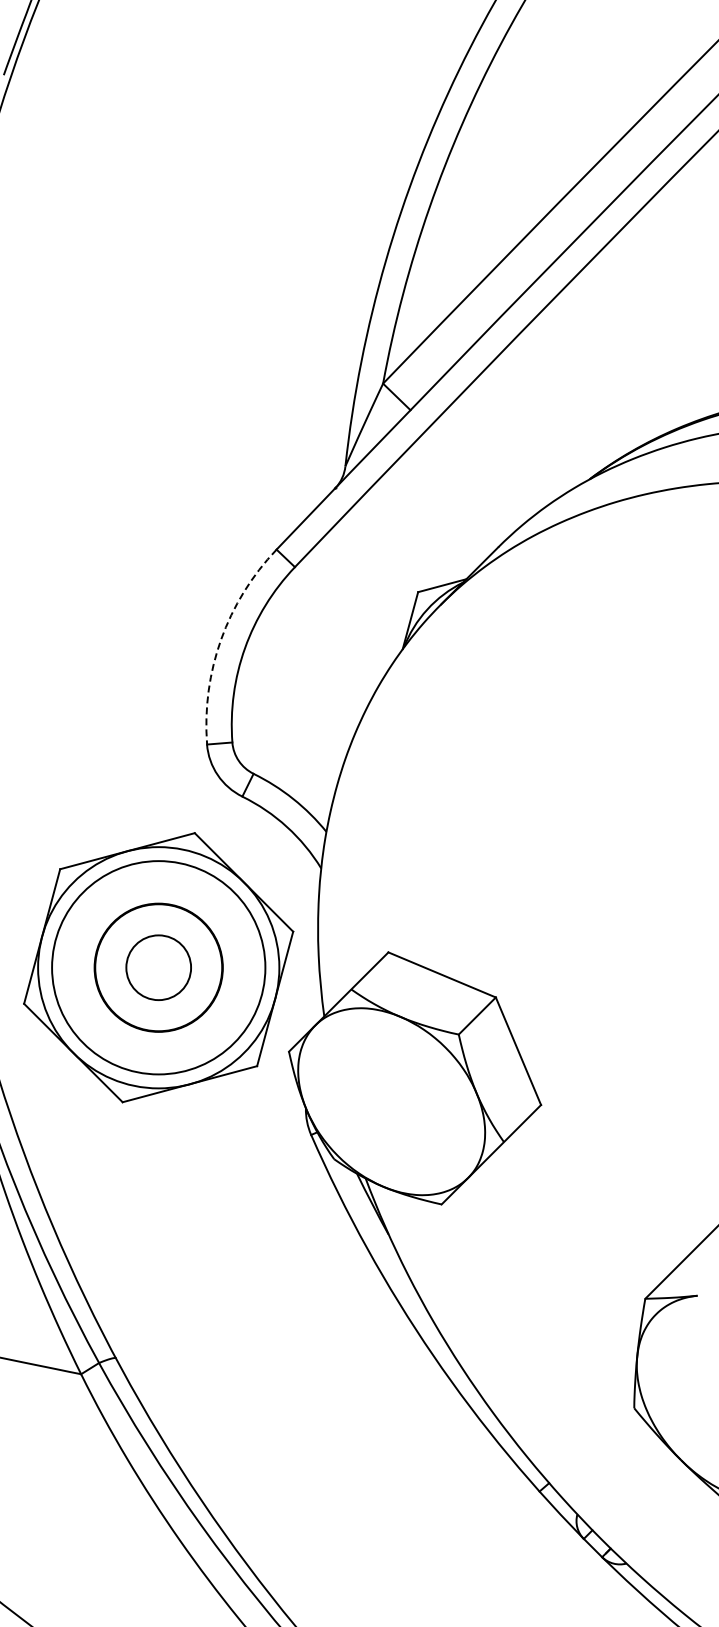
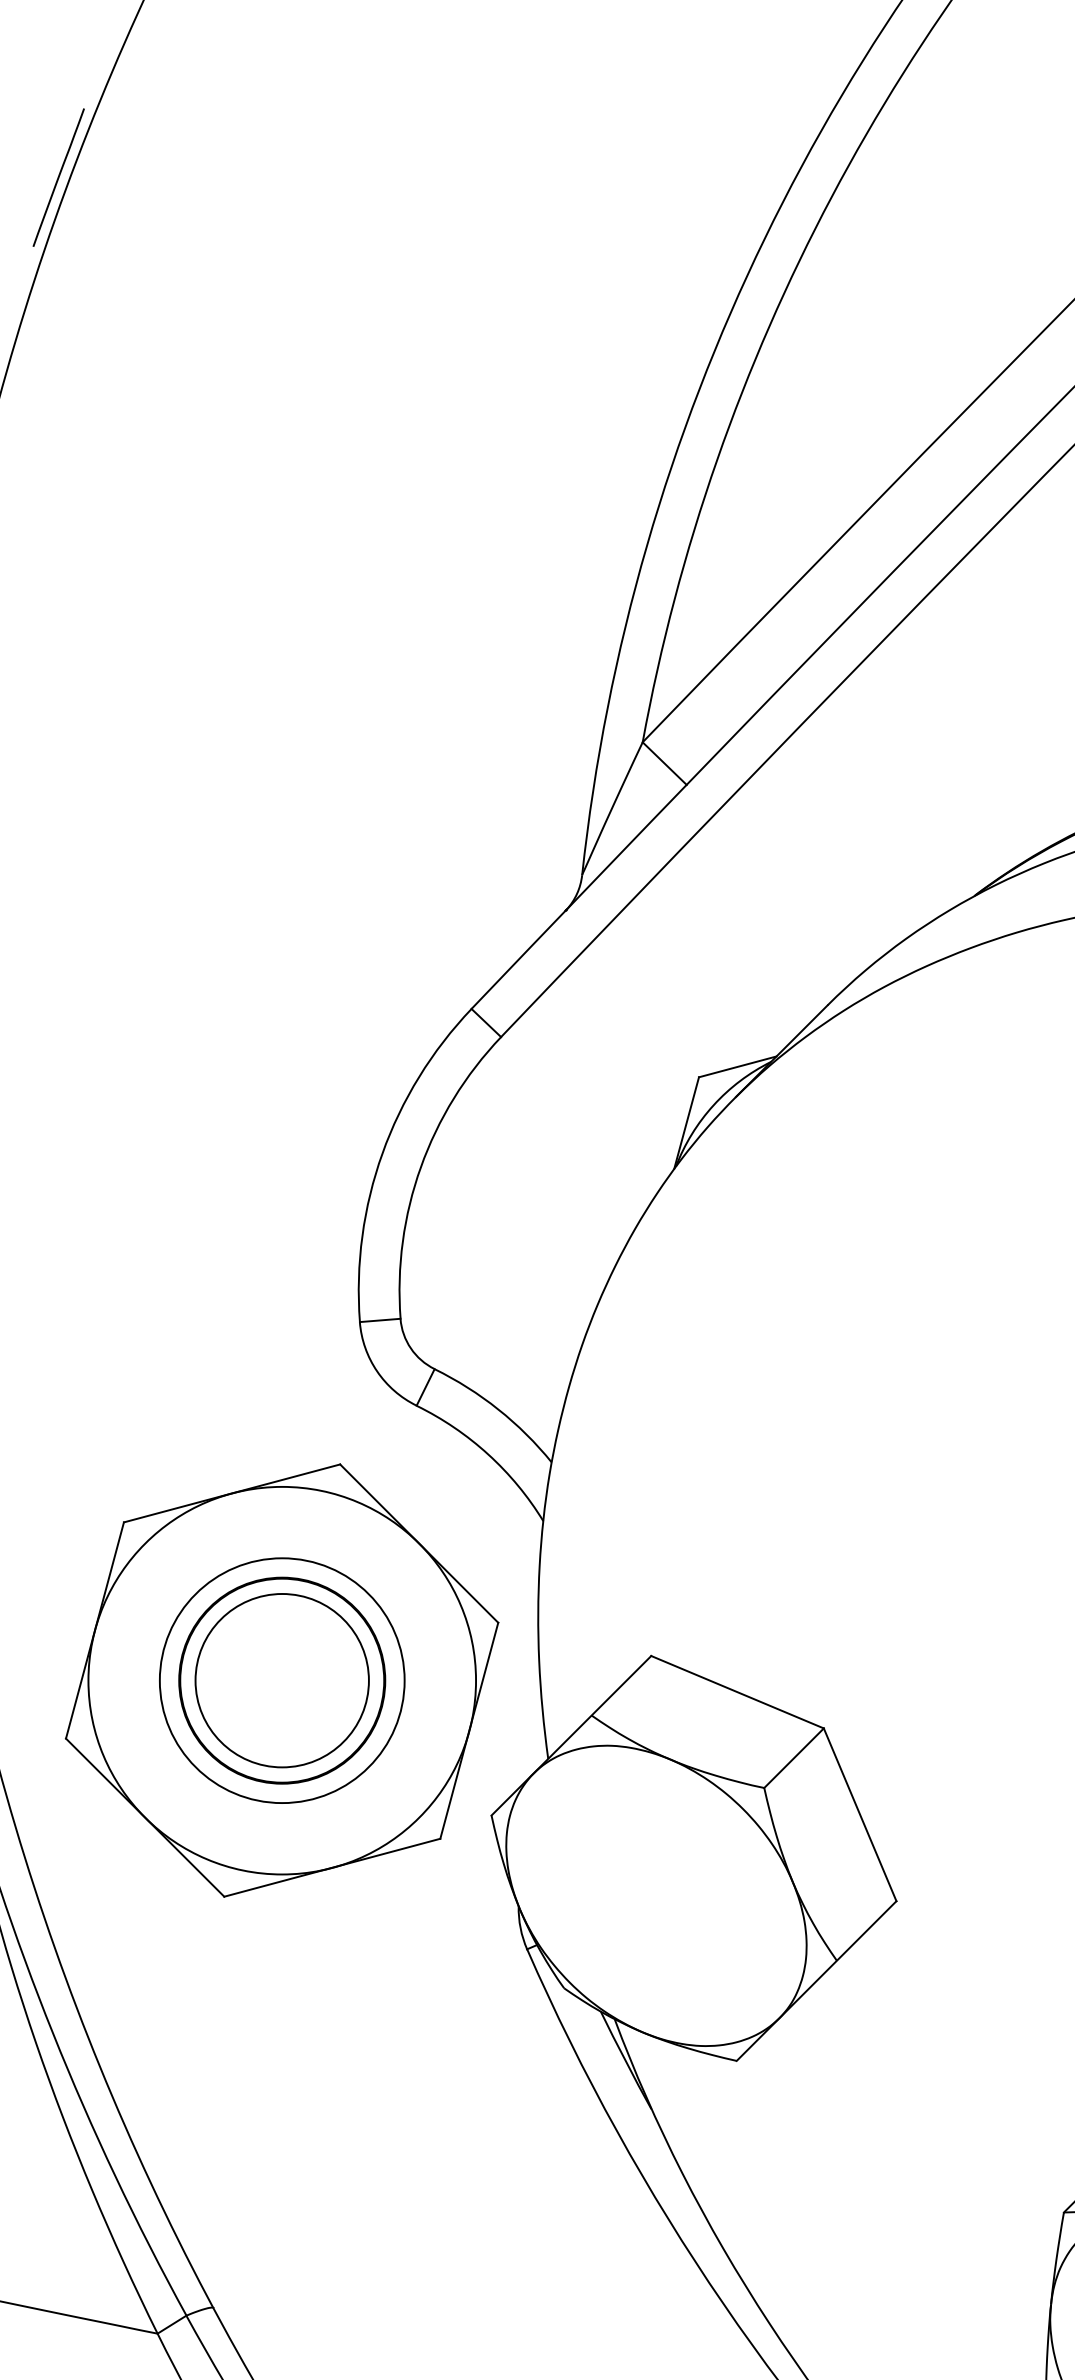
arc: (221, 639) -> (383, 1153), dashed -> solid
circle: (158, 967) -> (281, 1680), size x0.71
circle: (158, 967) -> (281, 1680), size x1.67

